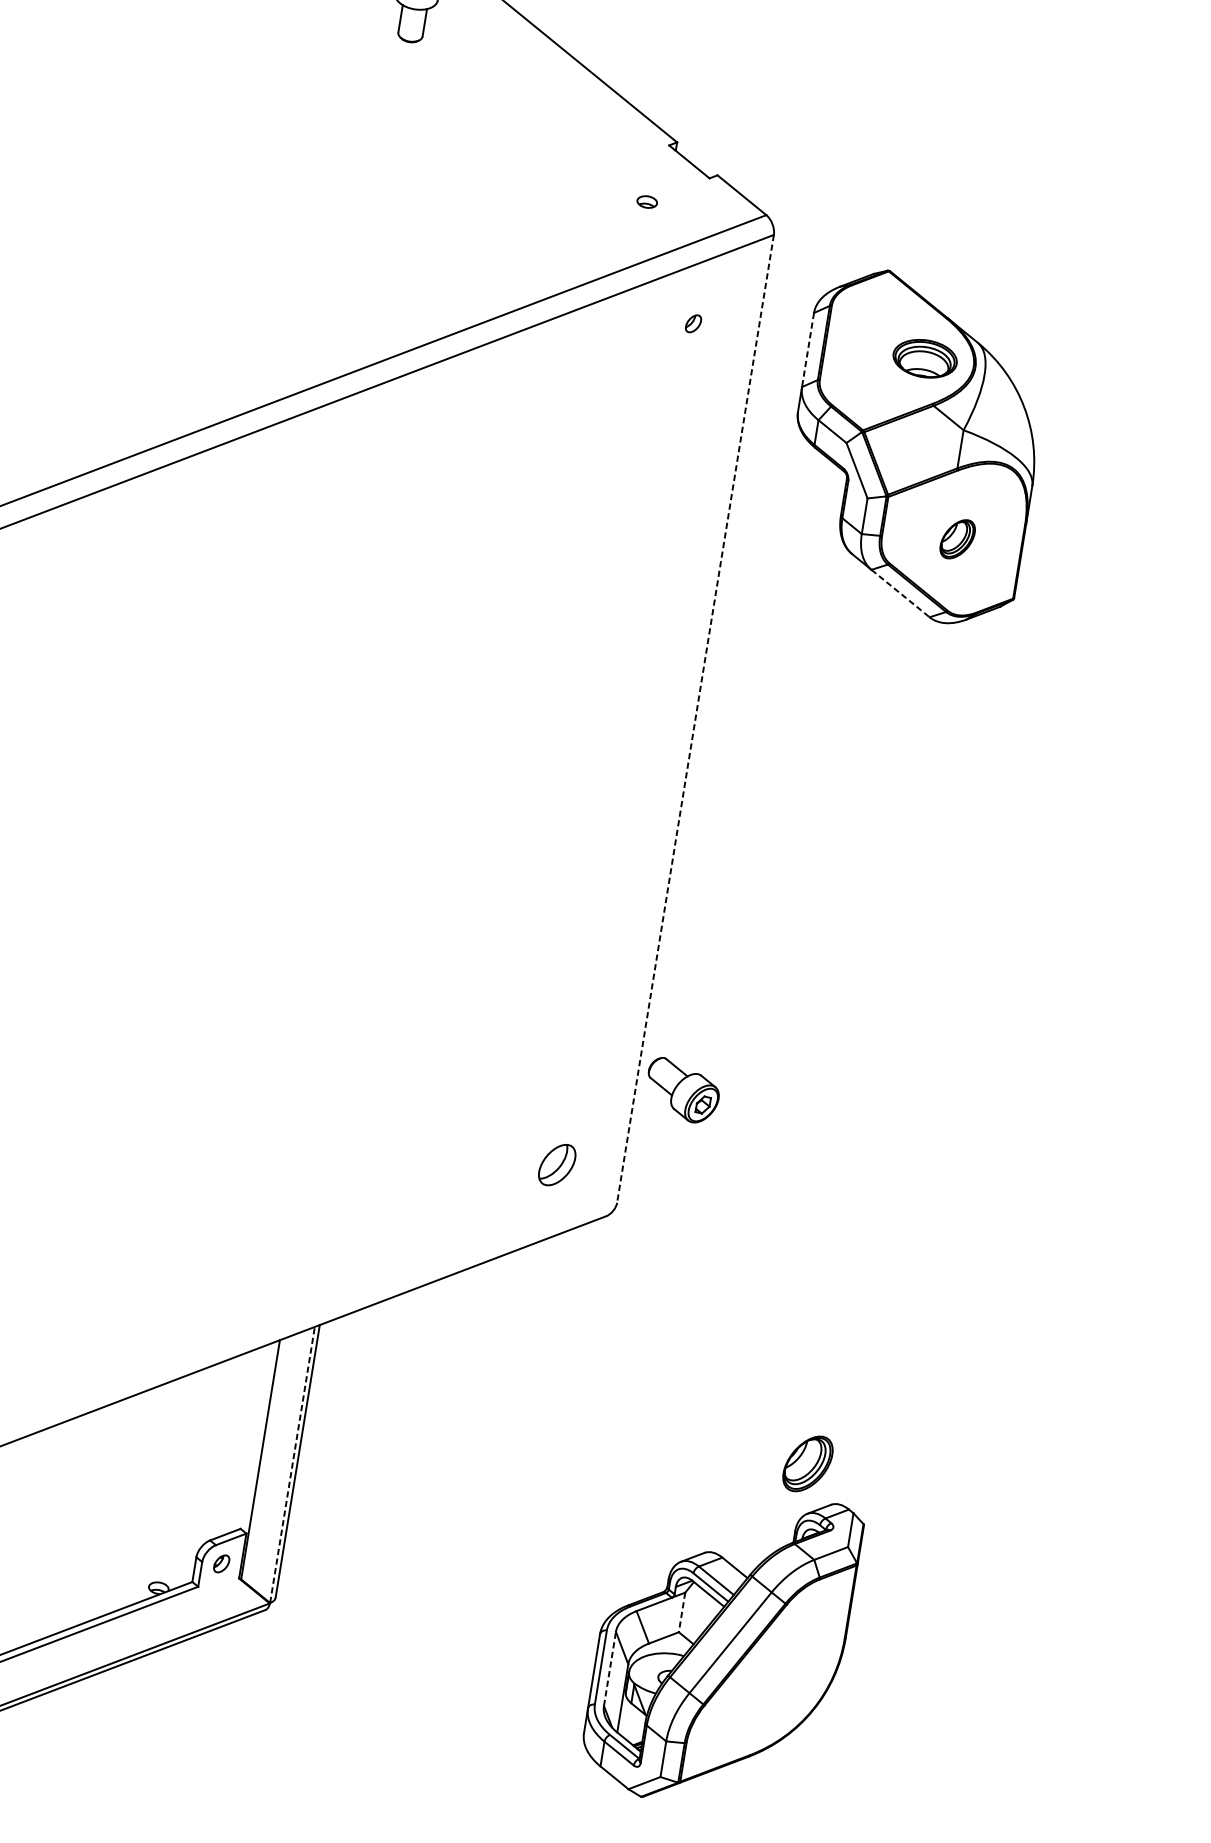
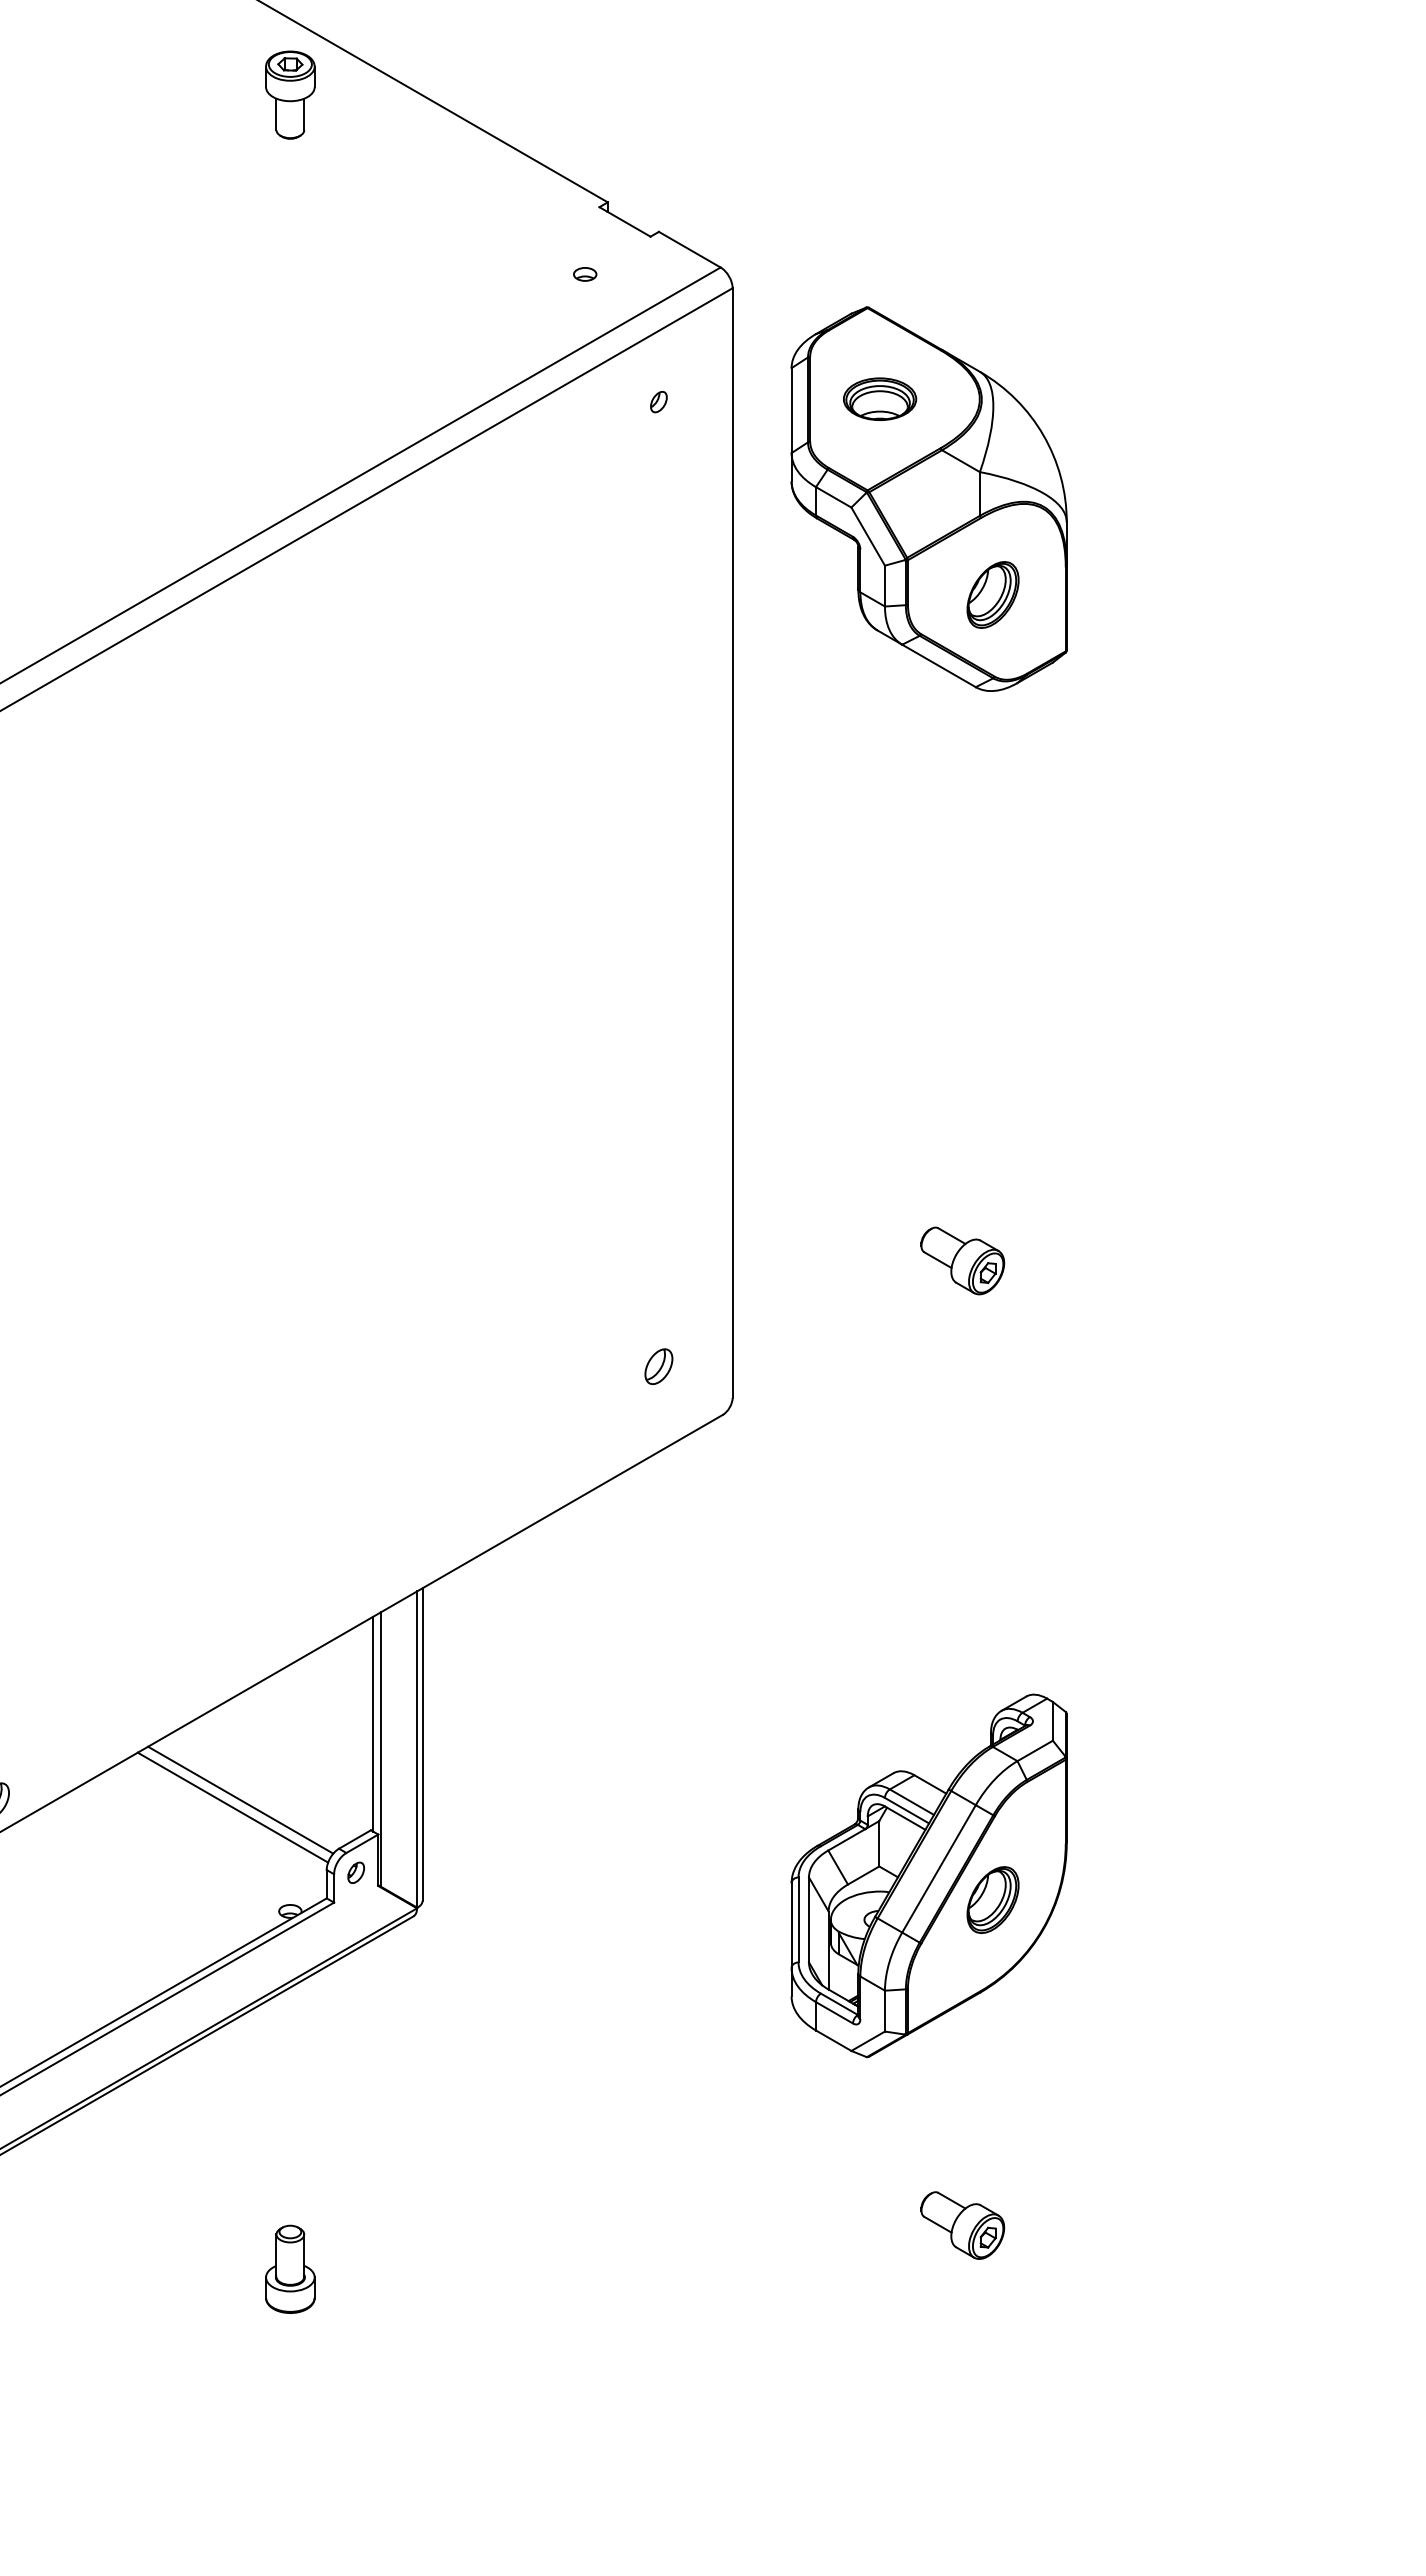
line: (807, 350) -> (791, 411), dashed -> solid
part: (925, 358) -> (880, 398), moved
part: (957, 538) -> (992, 594), size x1.43
line: (900, 594) -> (939, 666), dashed -> solid
line: (695, 719) -> (732, 843), dashed -> solid
part: (682, 1090) -> (962, 1260), moved
part: (556, 1164) -> (658, 1366), size x0.71
line: (257, 1436) -> (373, 1723), added
part: (807, 1463) -> (992, 1899), moved
line: (292, 1464) -> (417, 1749), dashed -> solid
line: (131, 1483) -> (240, 1799), added
line: (123, 1489) -> (232, 1807), added
line: (682, 1612) -> (879, 1843), dashed -> solid
line: (609, 1668) -> (808, 1919), dashed -> solid

